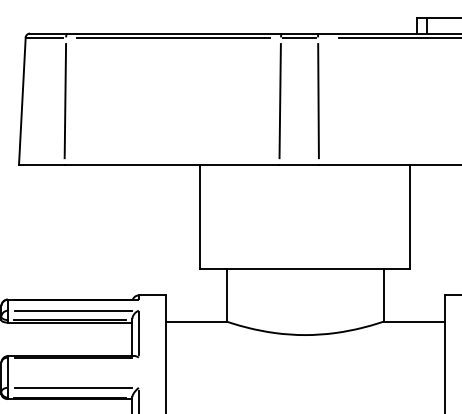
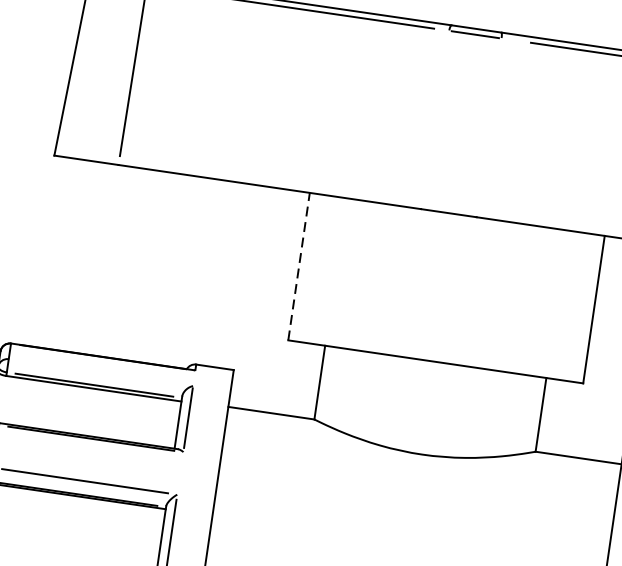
line: (279, 101) -> (434, 120), removed
line: (318, 101) -> (488, 128), removed
line: (200, 216) -> (299, 266), solid -> dashed
line: (73, 310) -> (101, 372), removed

